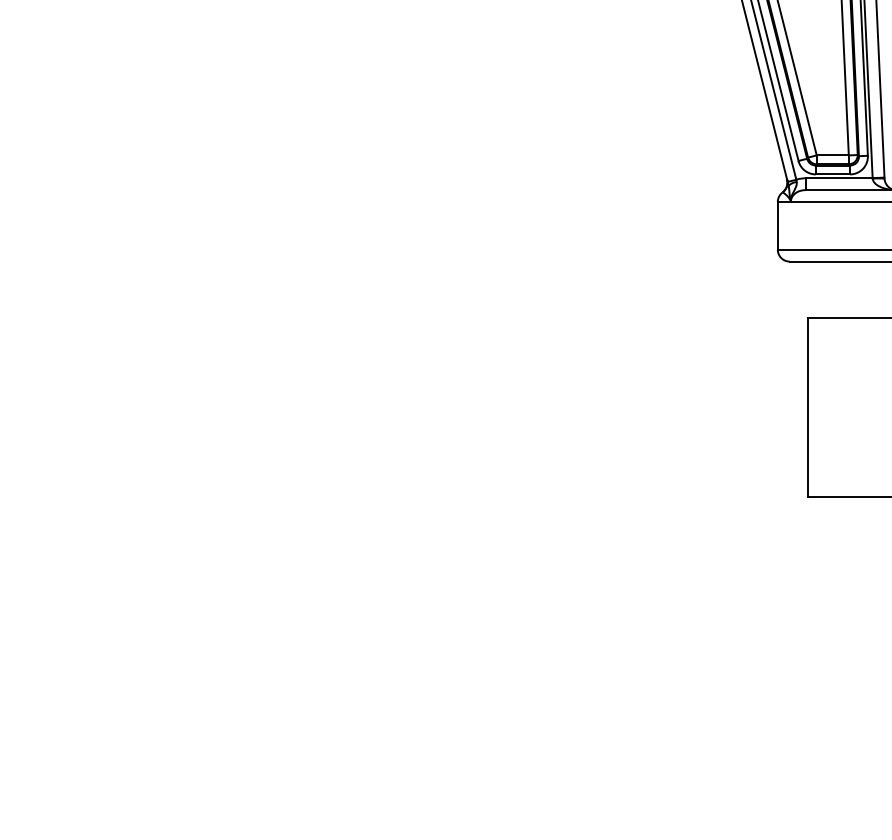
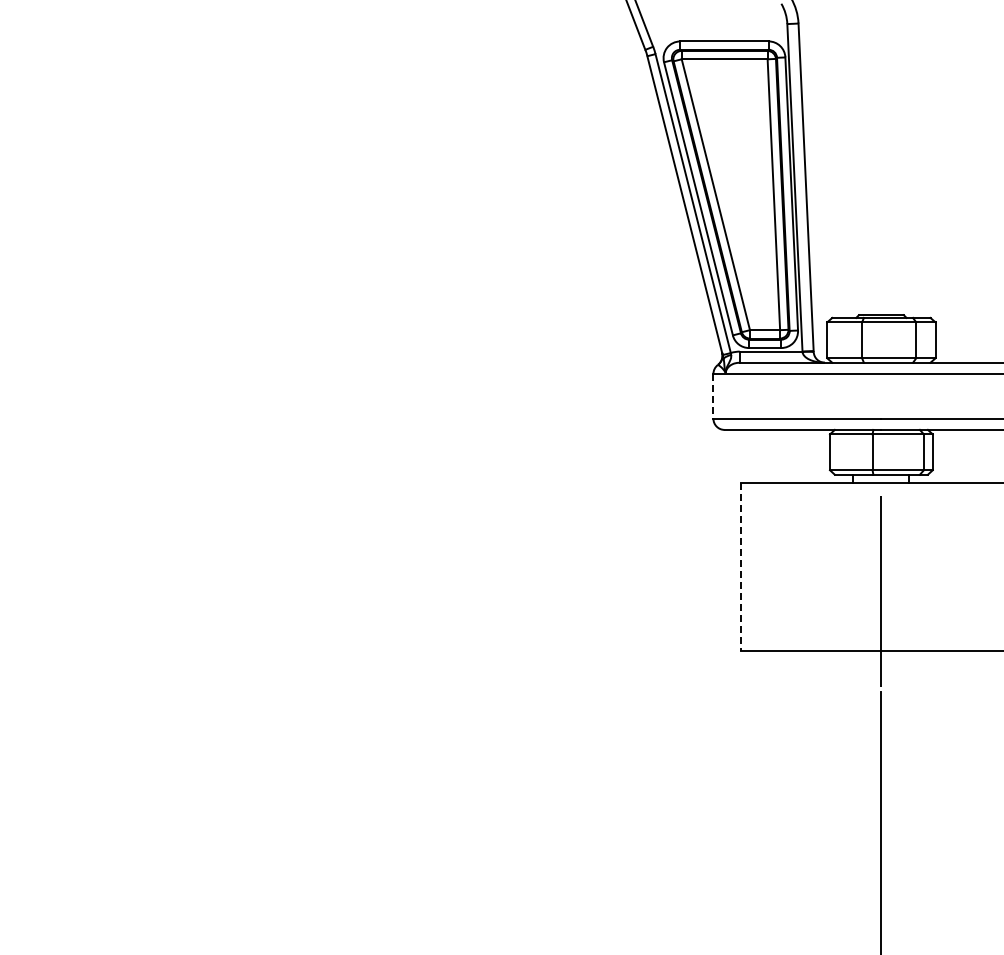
line: (777, 226) -> (713, 396), solid -> dashed
line: (807, 408) -> (741, 567), solid -> dashed

